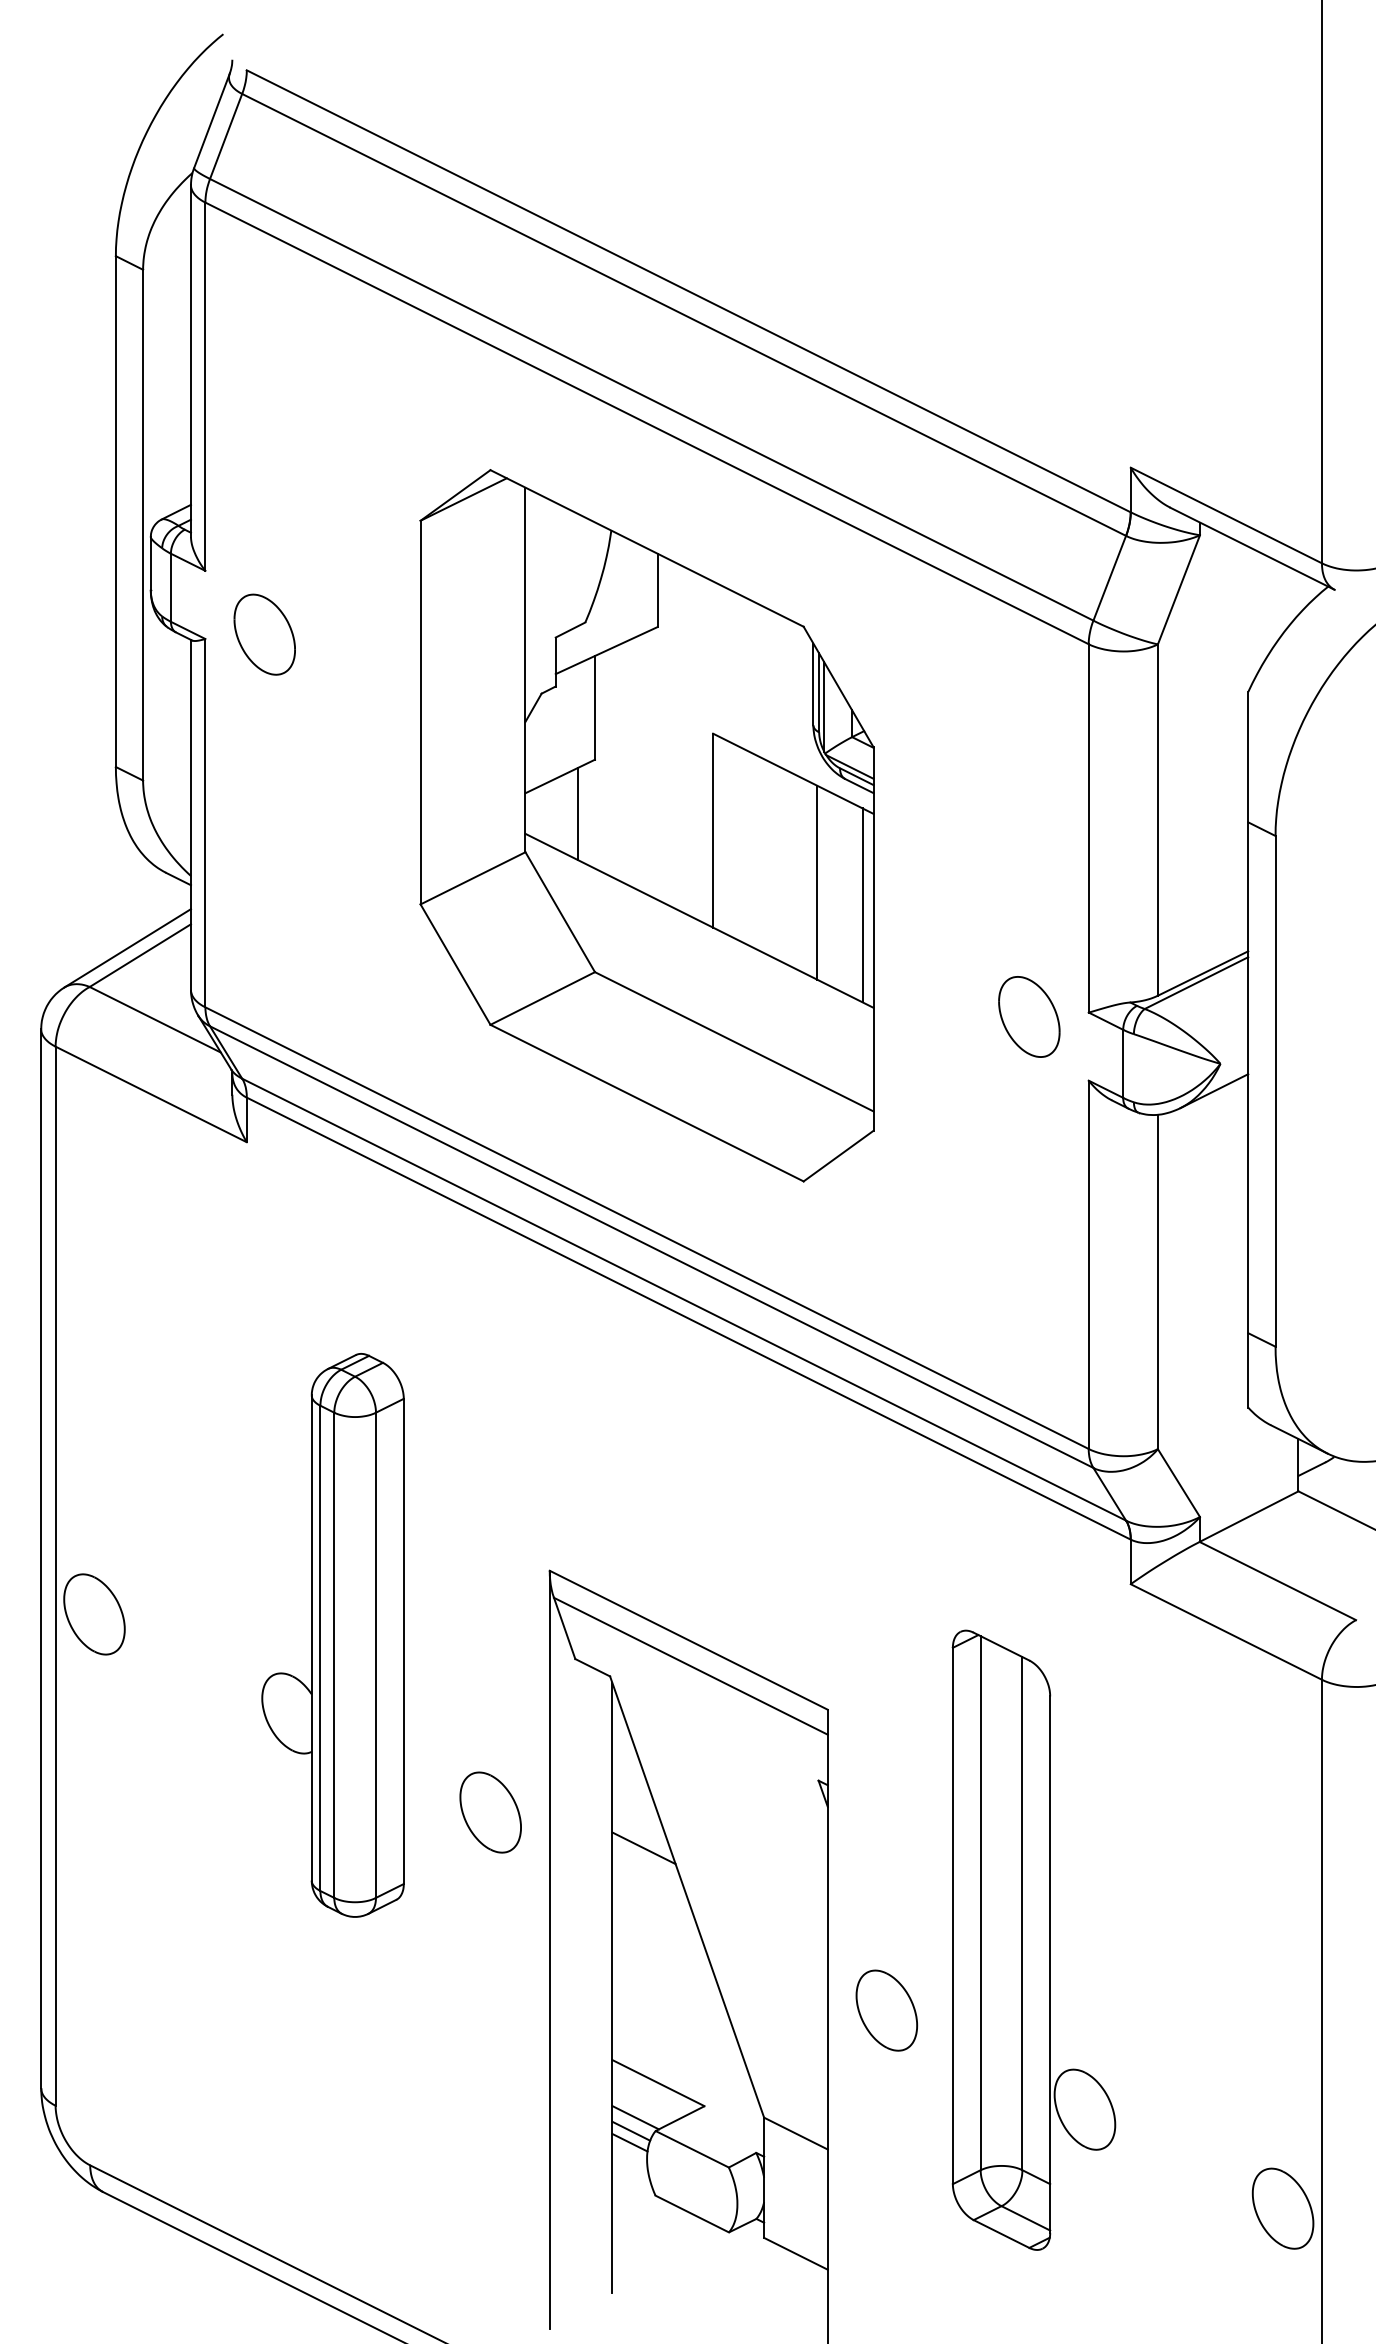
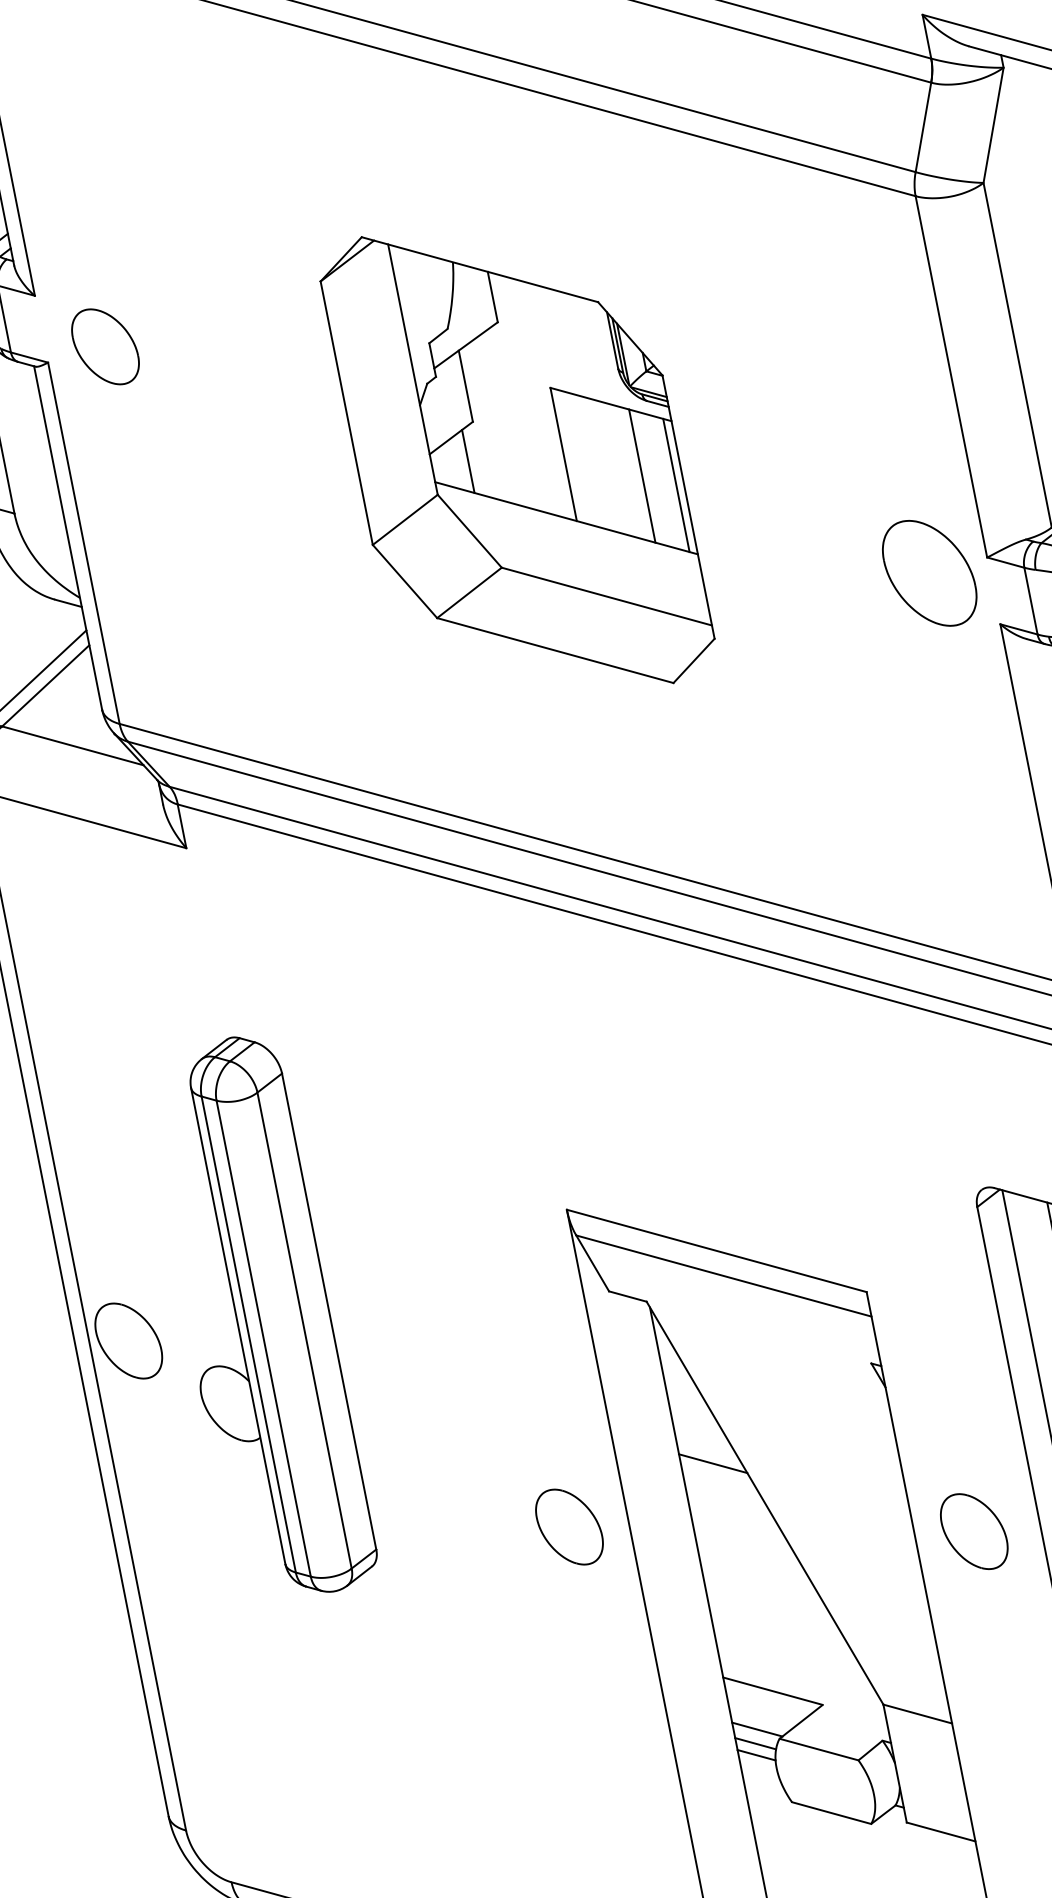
part: (646, 825) -> (517, 459), size x0.7
part: (1029, 1016) -> (929, 572), size x1.4
part: (332, 1635) -> (258, 1319), moved
part: (490, 1812) -> (569, 1527), moved
part: (886, 2010) -> (973, 1531), moved

